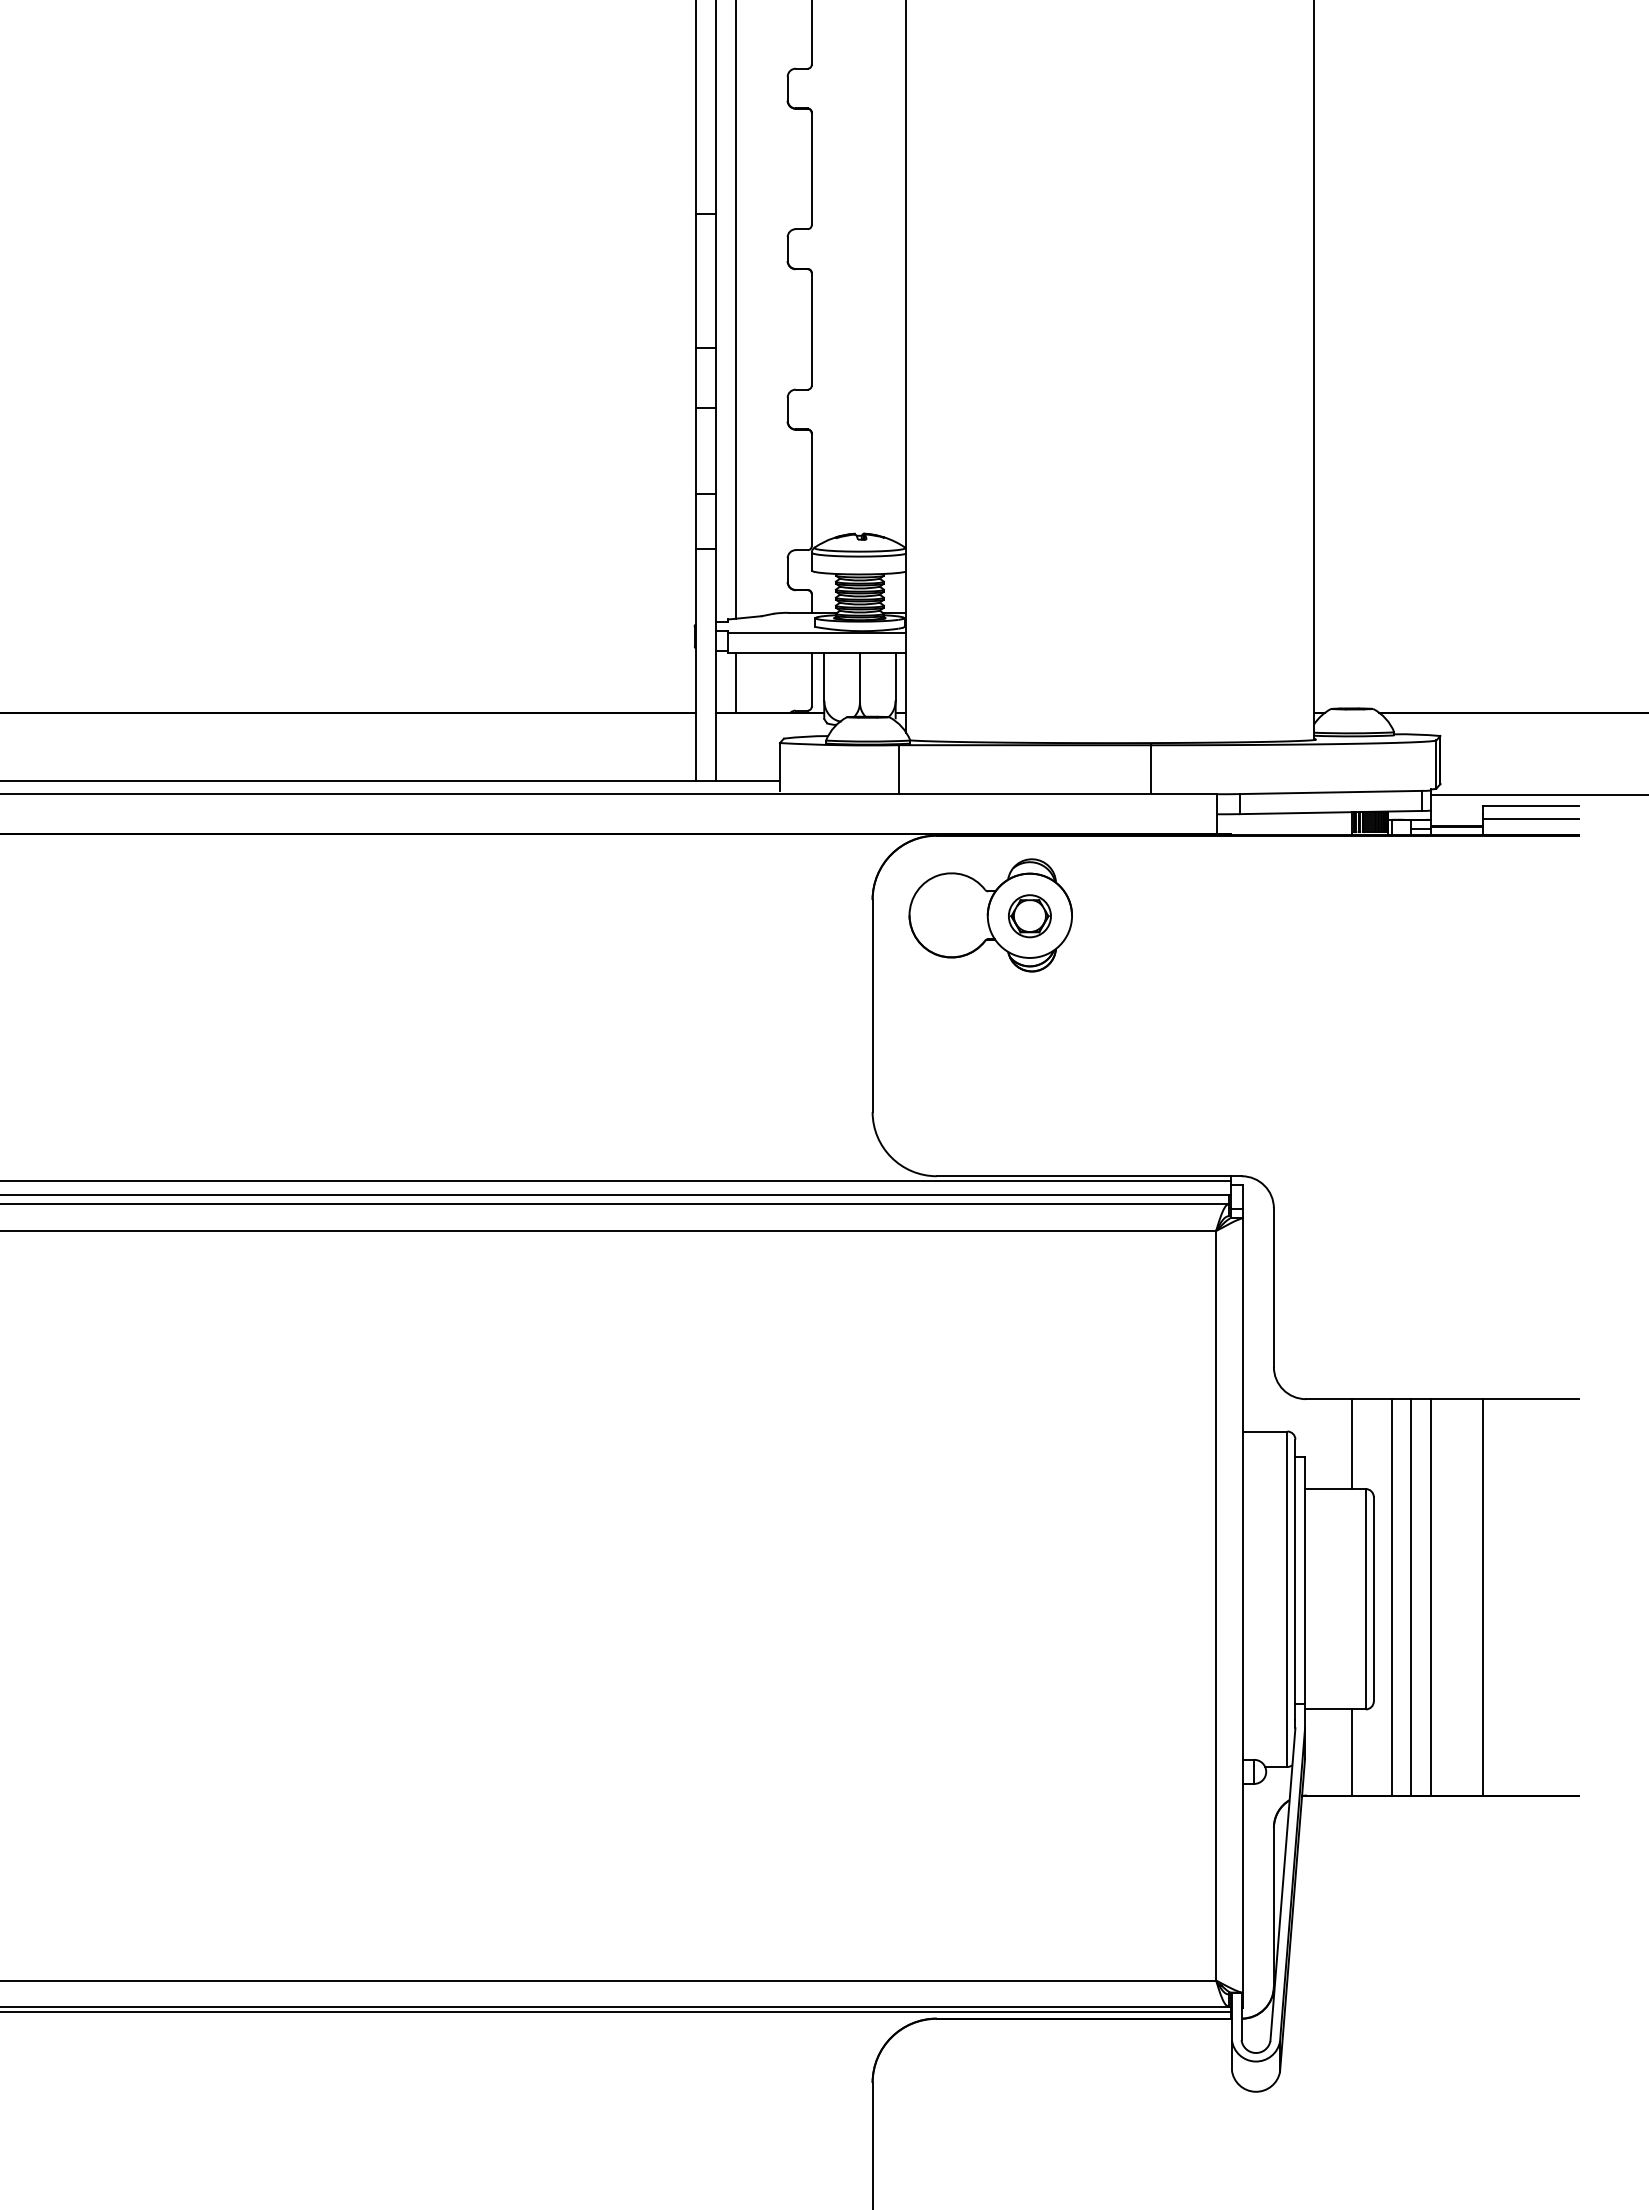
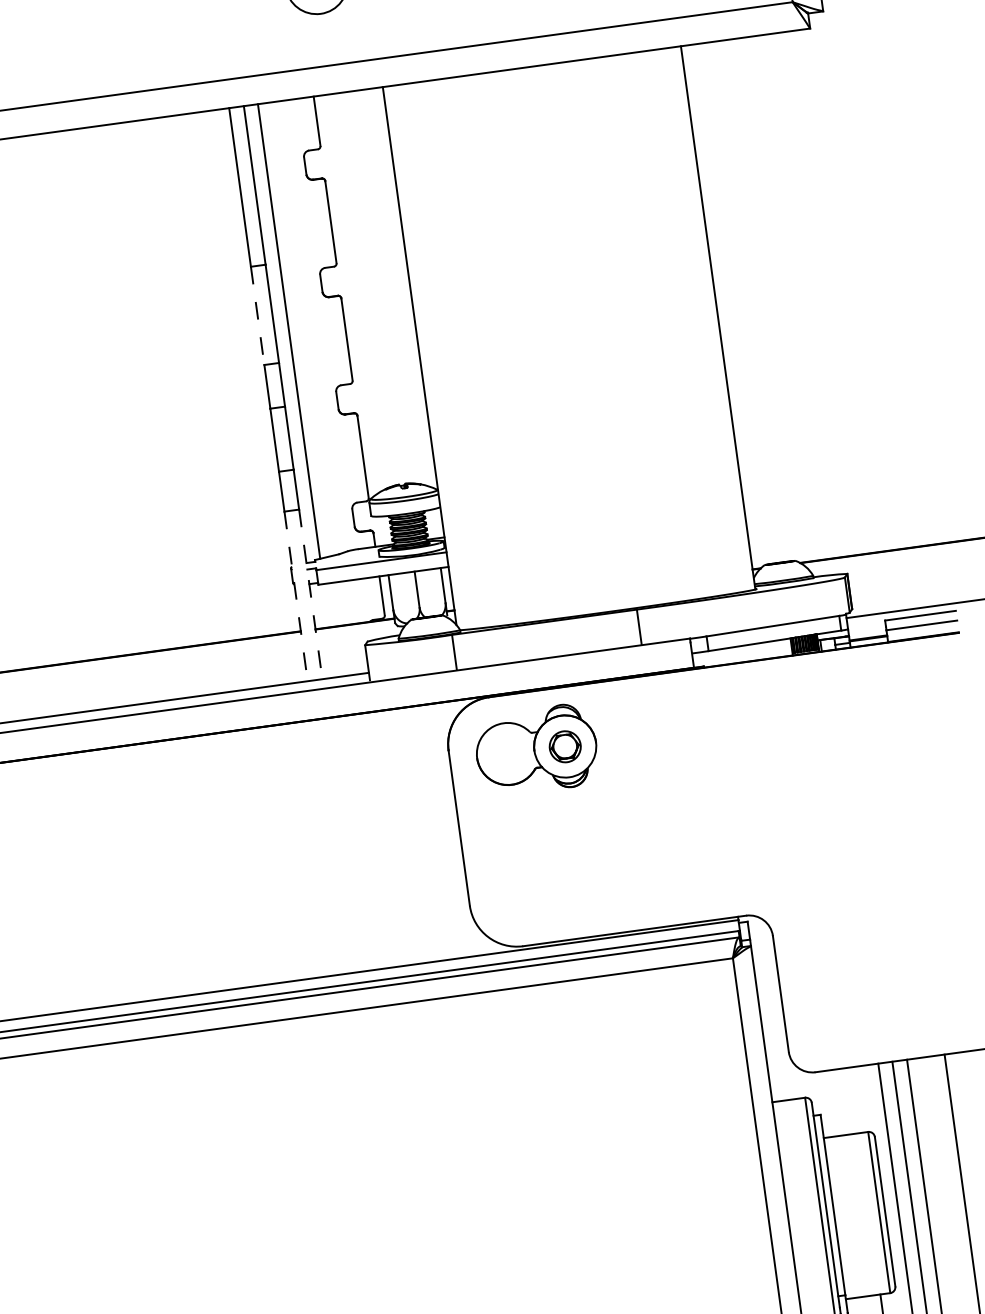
line: (696, 281) -> (257, 316), solid -> dashed
line: (696, 664) -> (296, 596), solid -> dashed
line: (716, 664) -> (310, 594), solid -> dashed
line: (735, 682) -> (326, 605), removed
line: (1352, 1444) -> (854, 1100), removed

